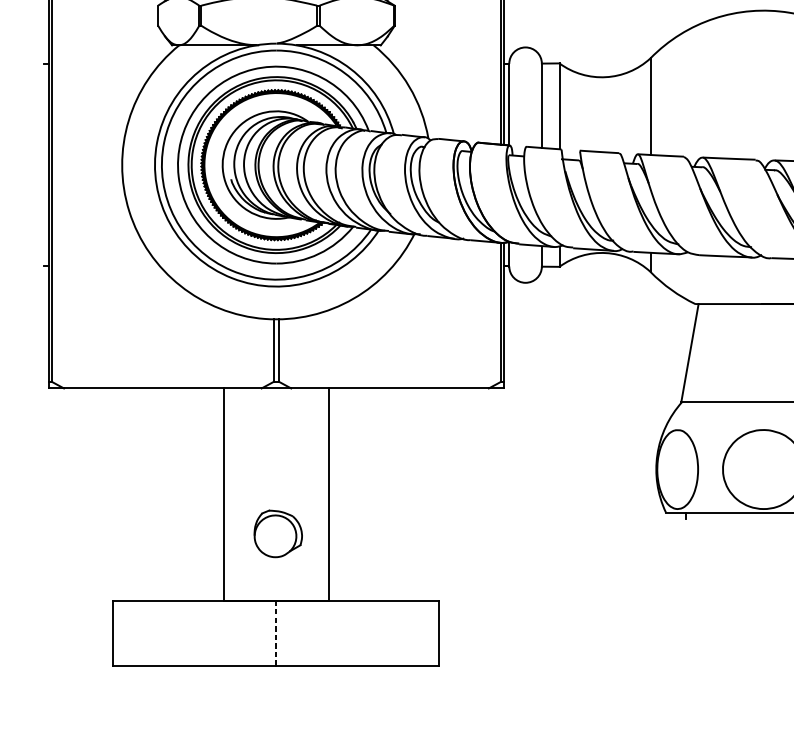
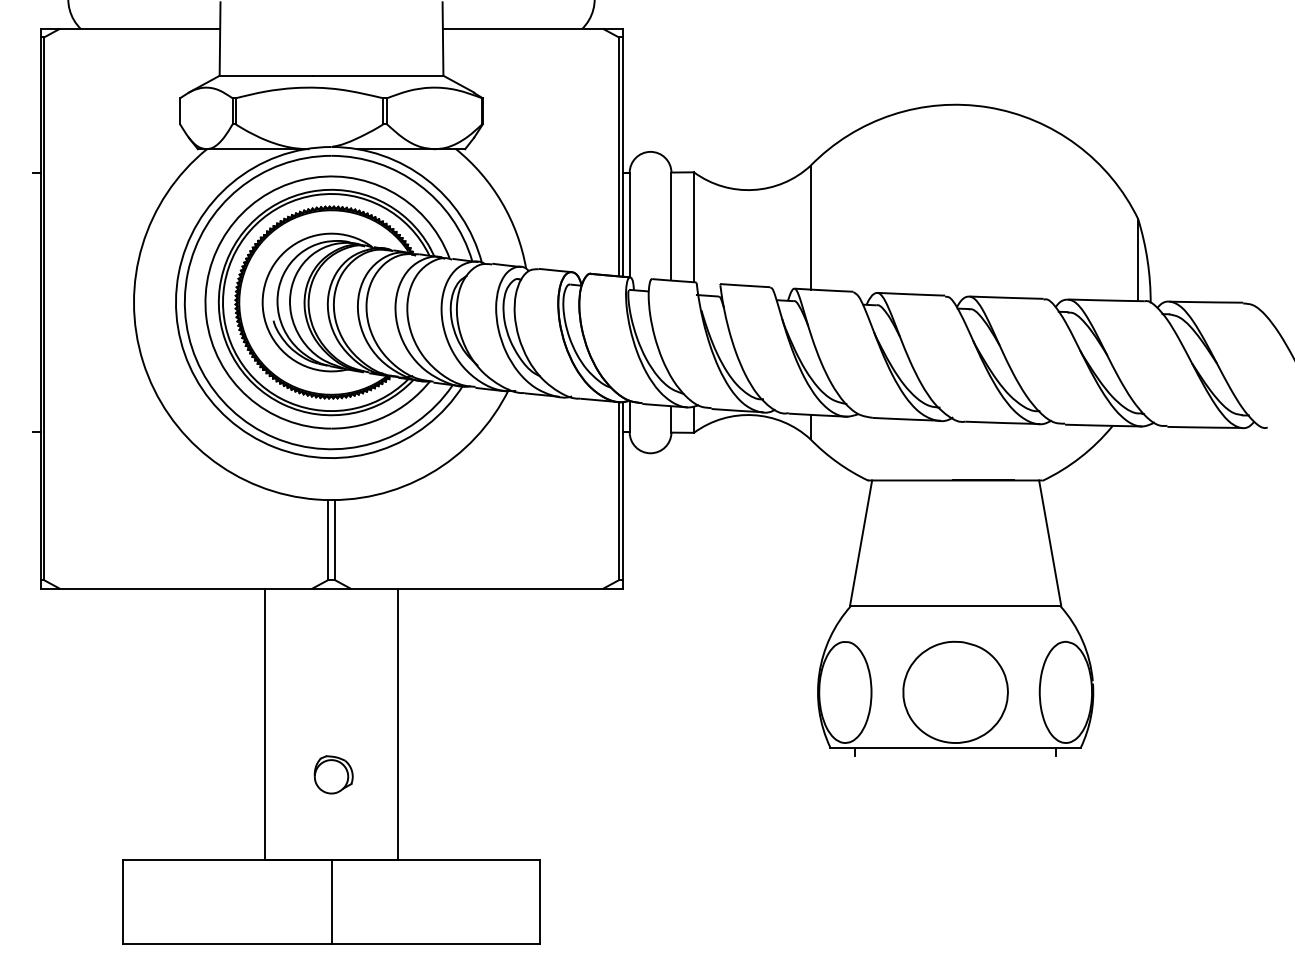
part: (277, 533) -> (333, 774), size x0.62
line: (276, 633) -> (331, 902), dashed -> solid

